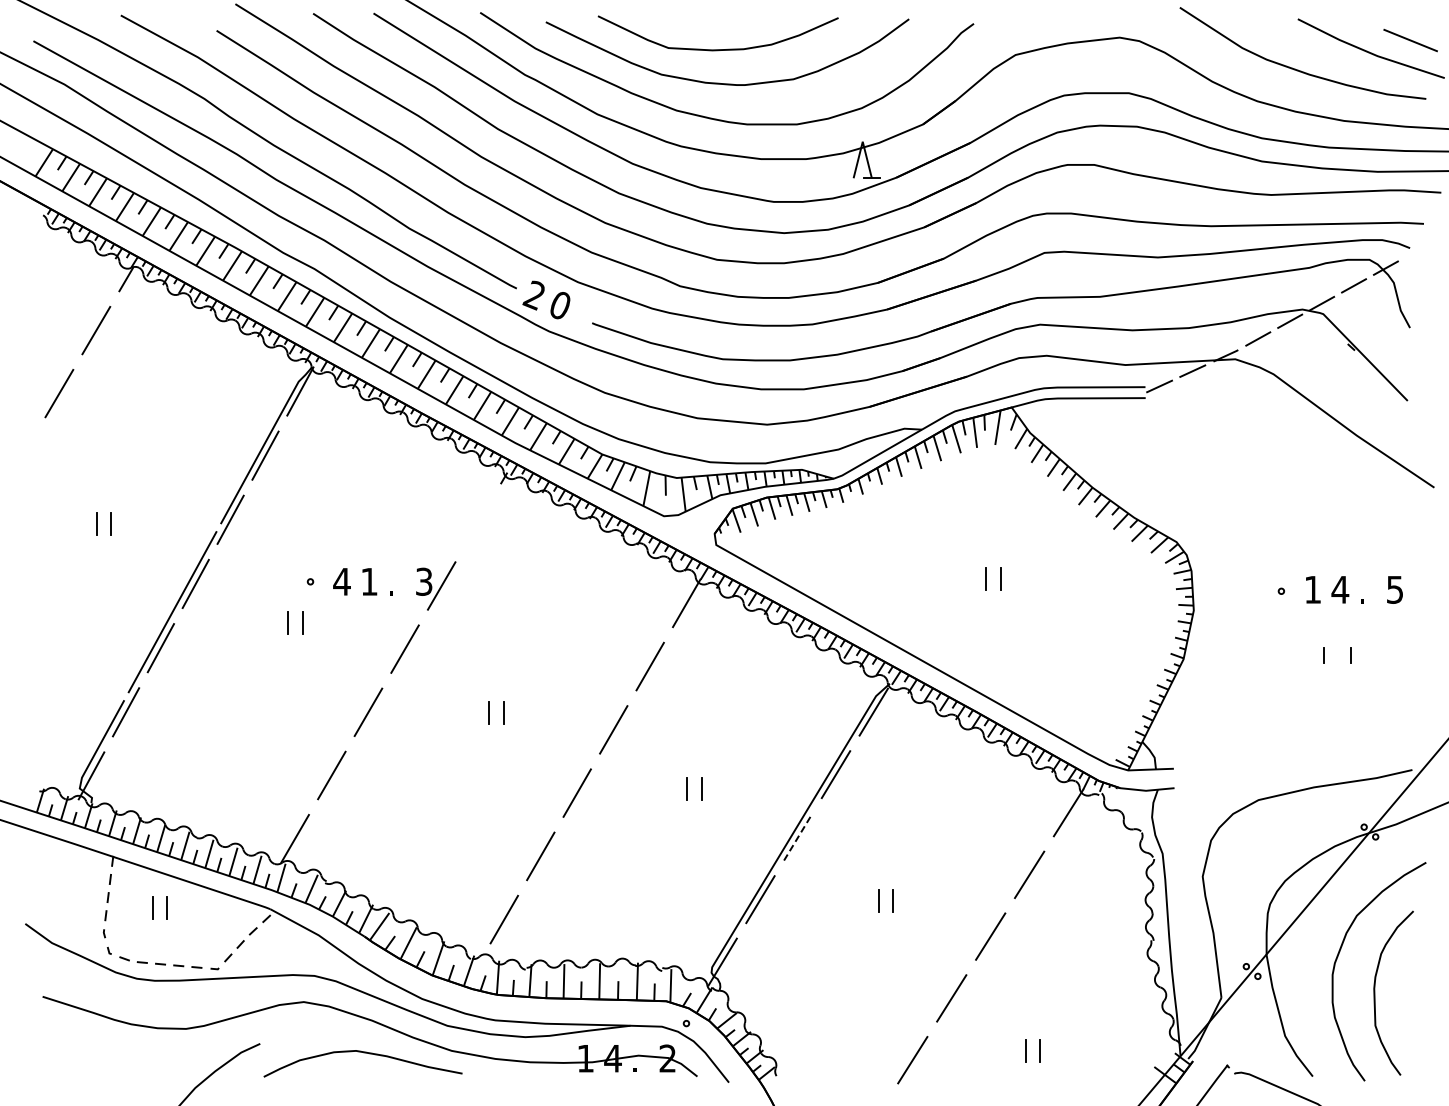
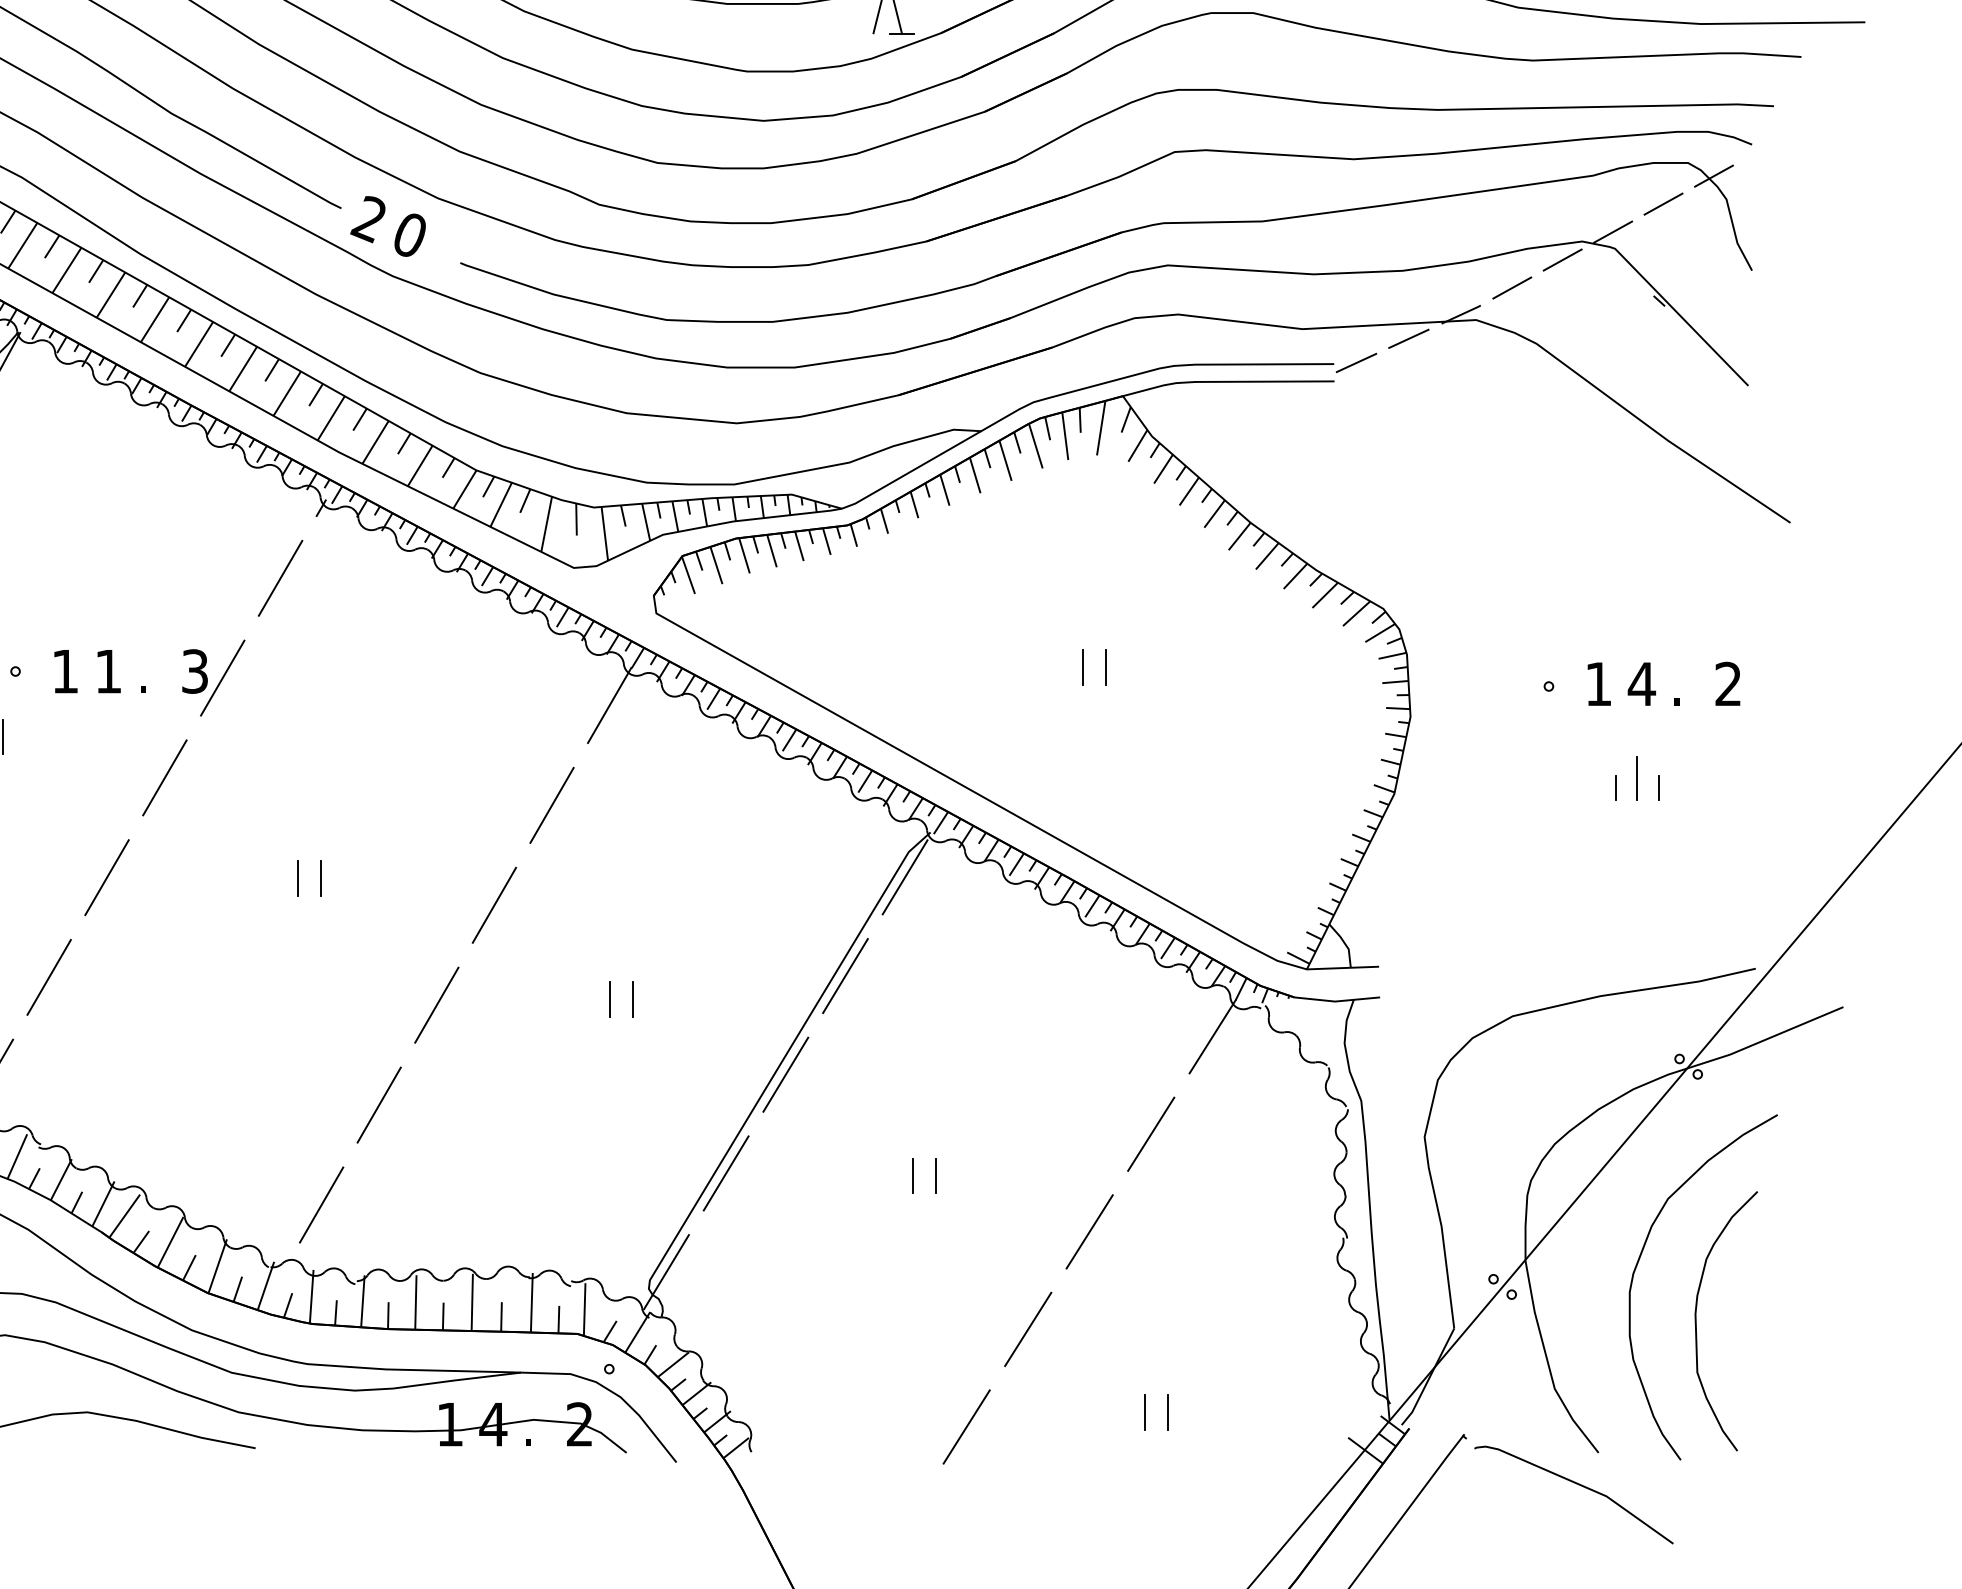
line: (478, 522) -> (280, 577), added
text: (341, 581) -> (64, 670), 4 -> 1
text: (1394, 589) -> (1727, 683), 5 -> 2
line: (1336, 649) -> (1635, 778), added
line: (798, 836) -> (786, 1073), dashed -> solid

